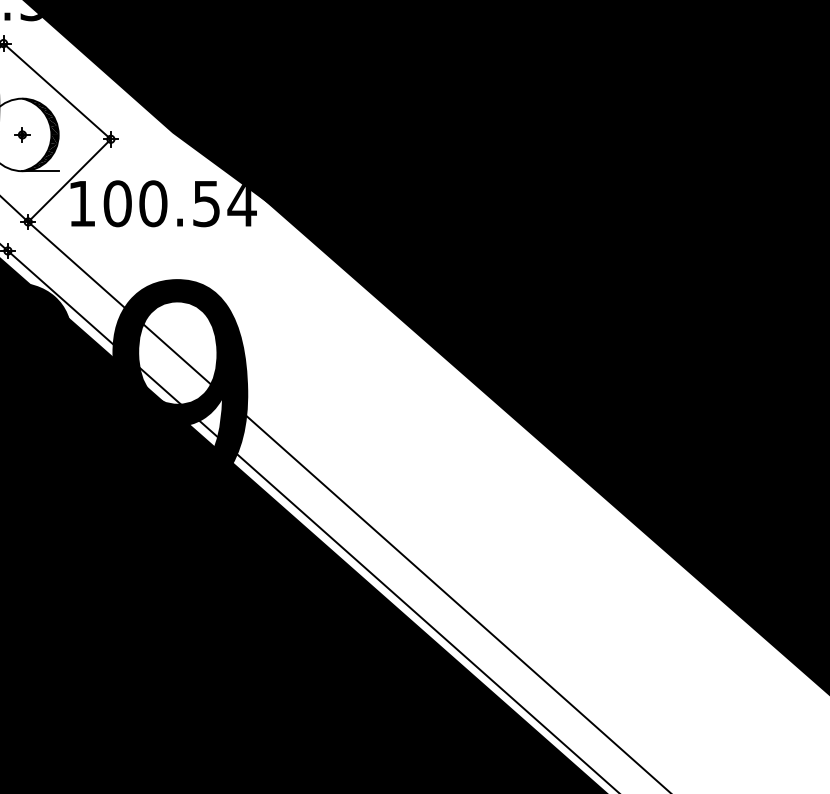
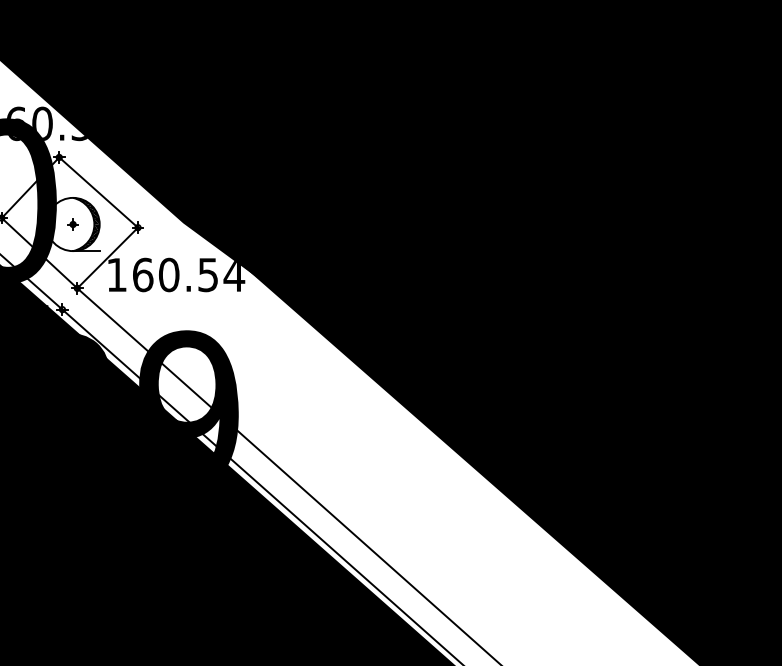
text: (117, 203) -> (142, 274), 100.54 -> 160.54

